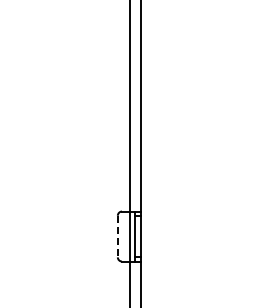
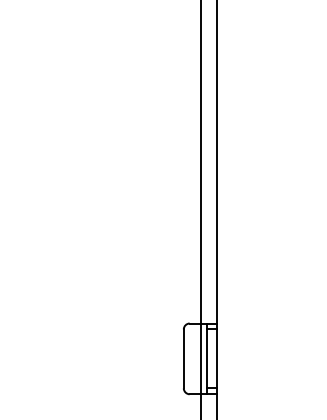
line: (117, 236) -> (183, 358), dashed -> solid

